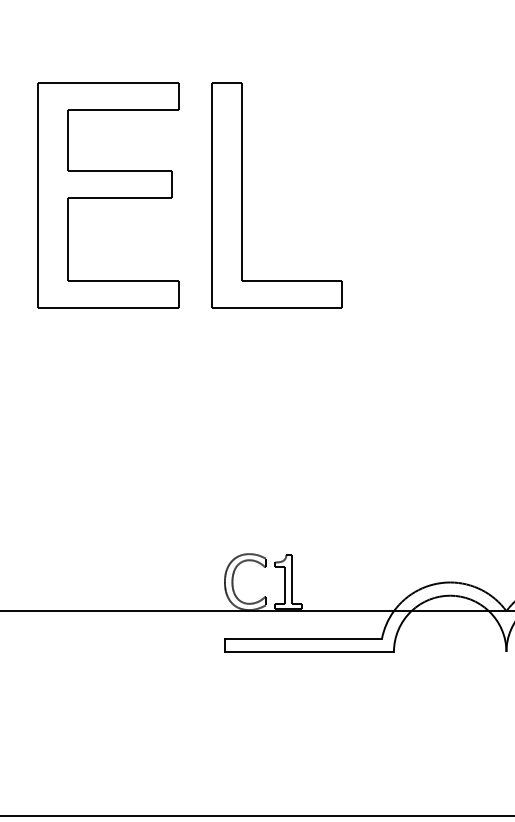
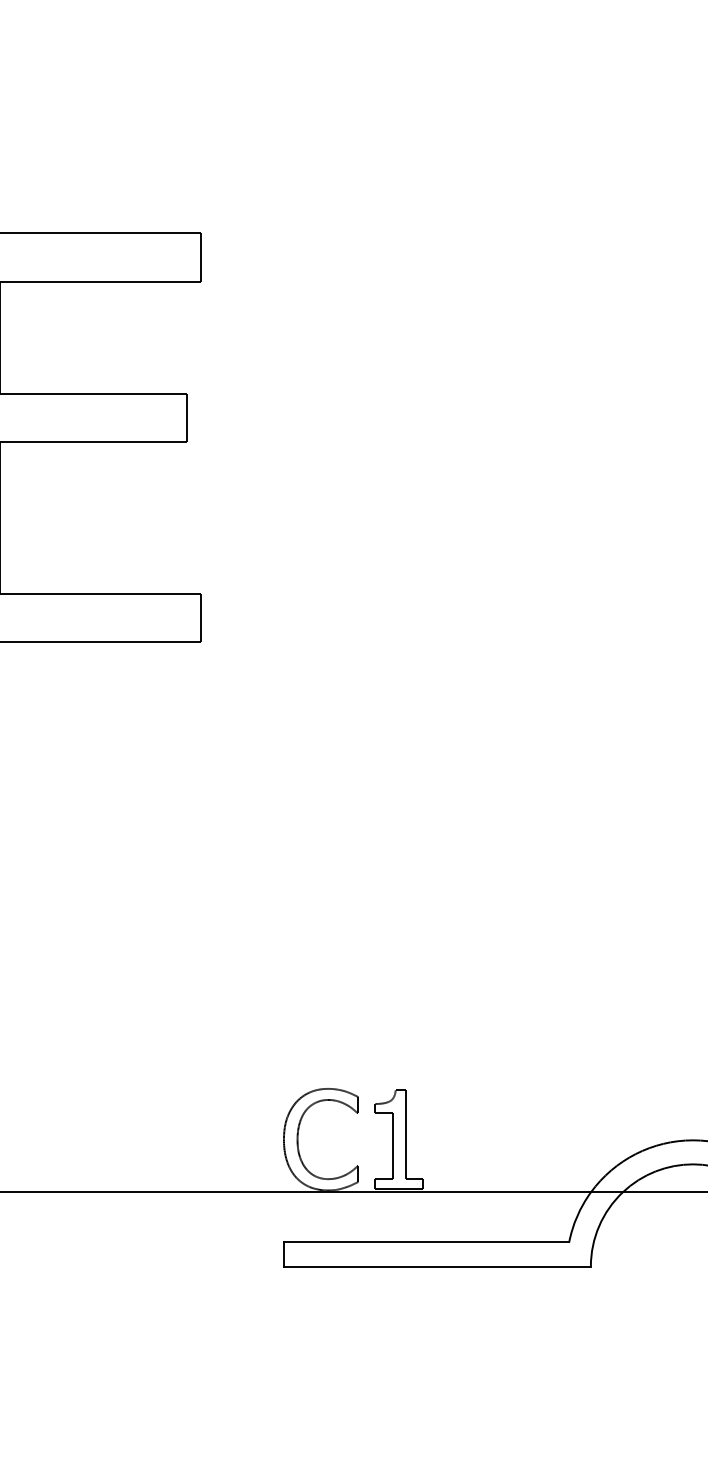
part: (242, 195) -> (315, 437), removed

